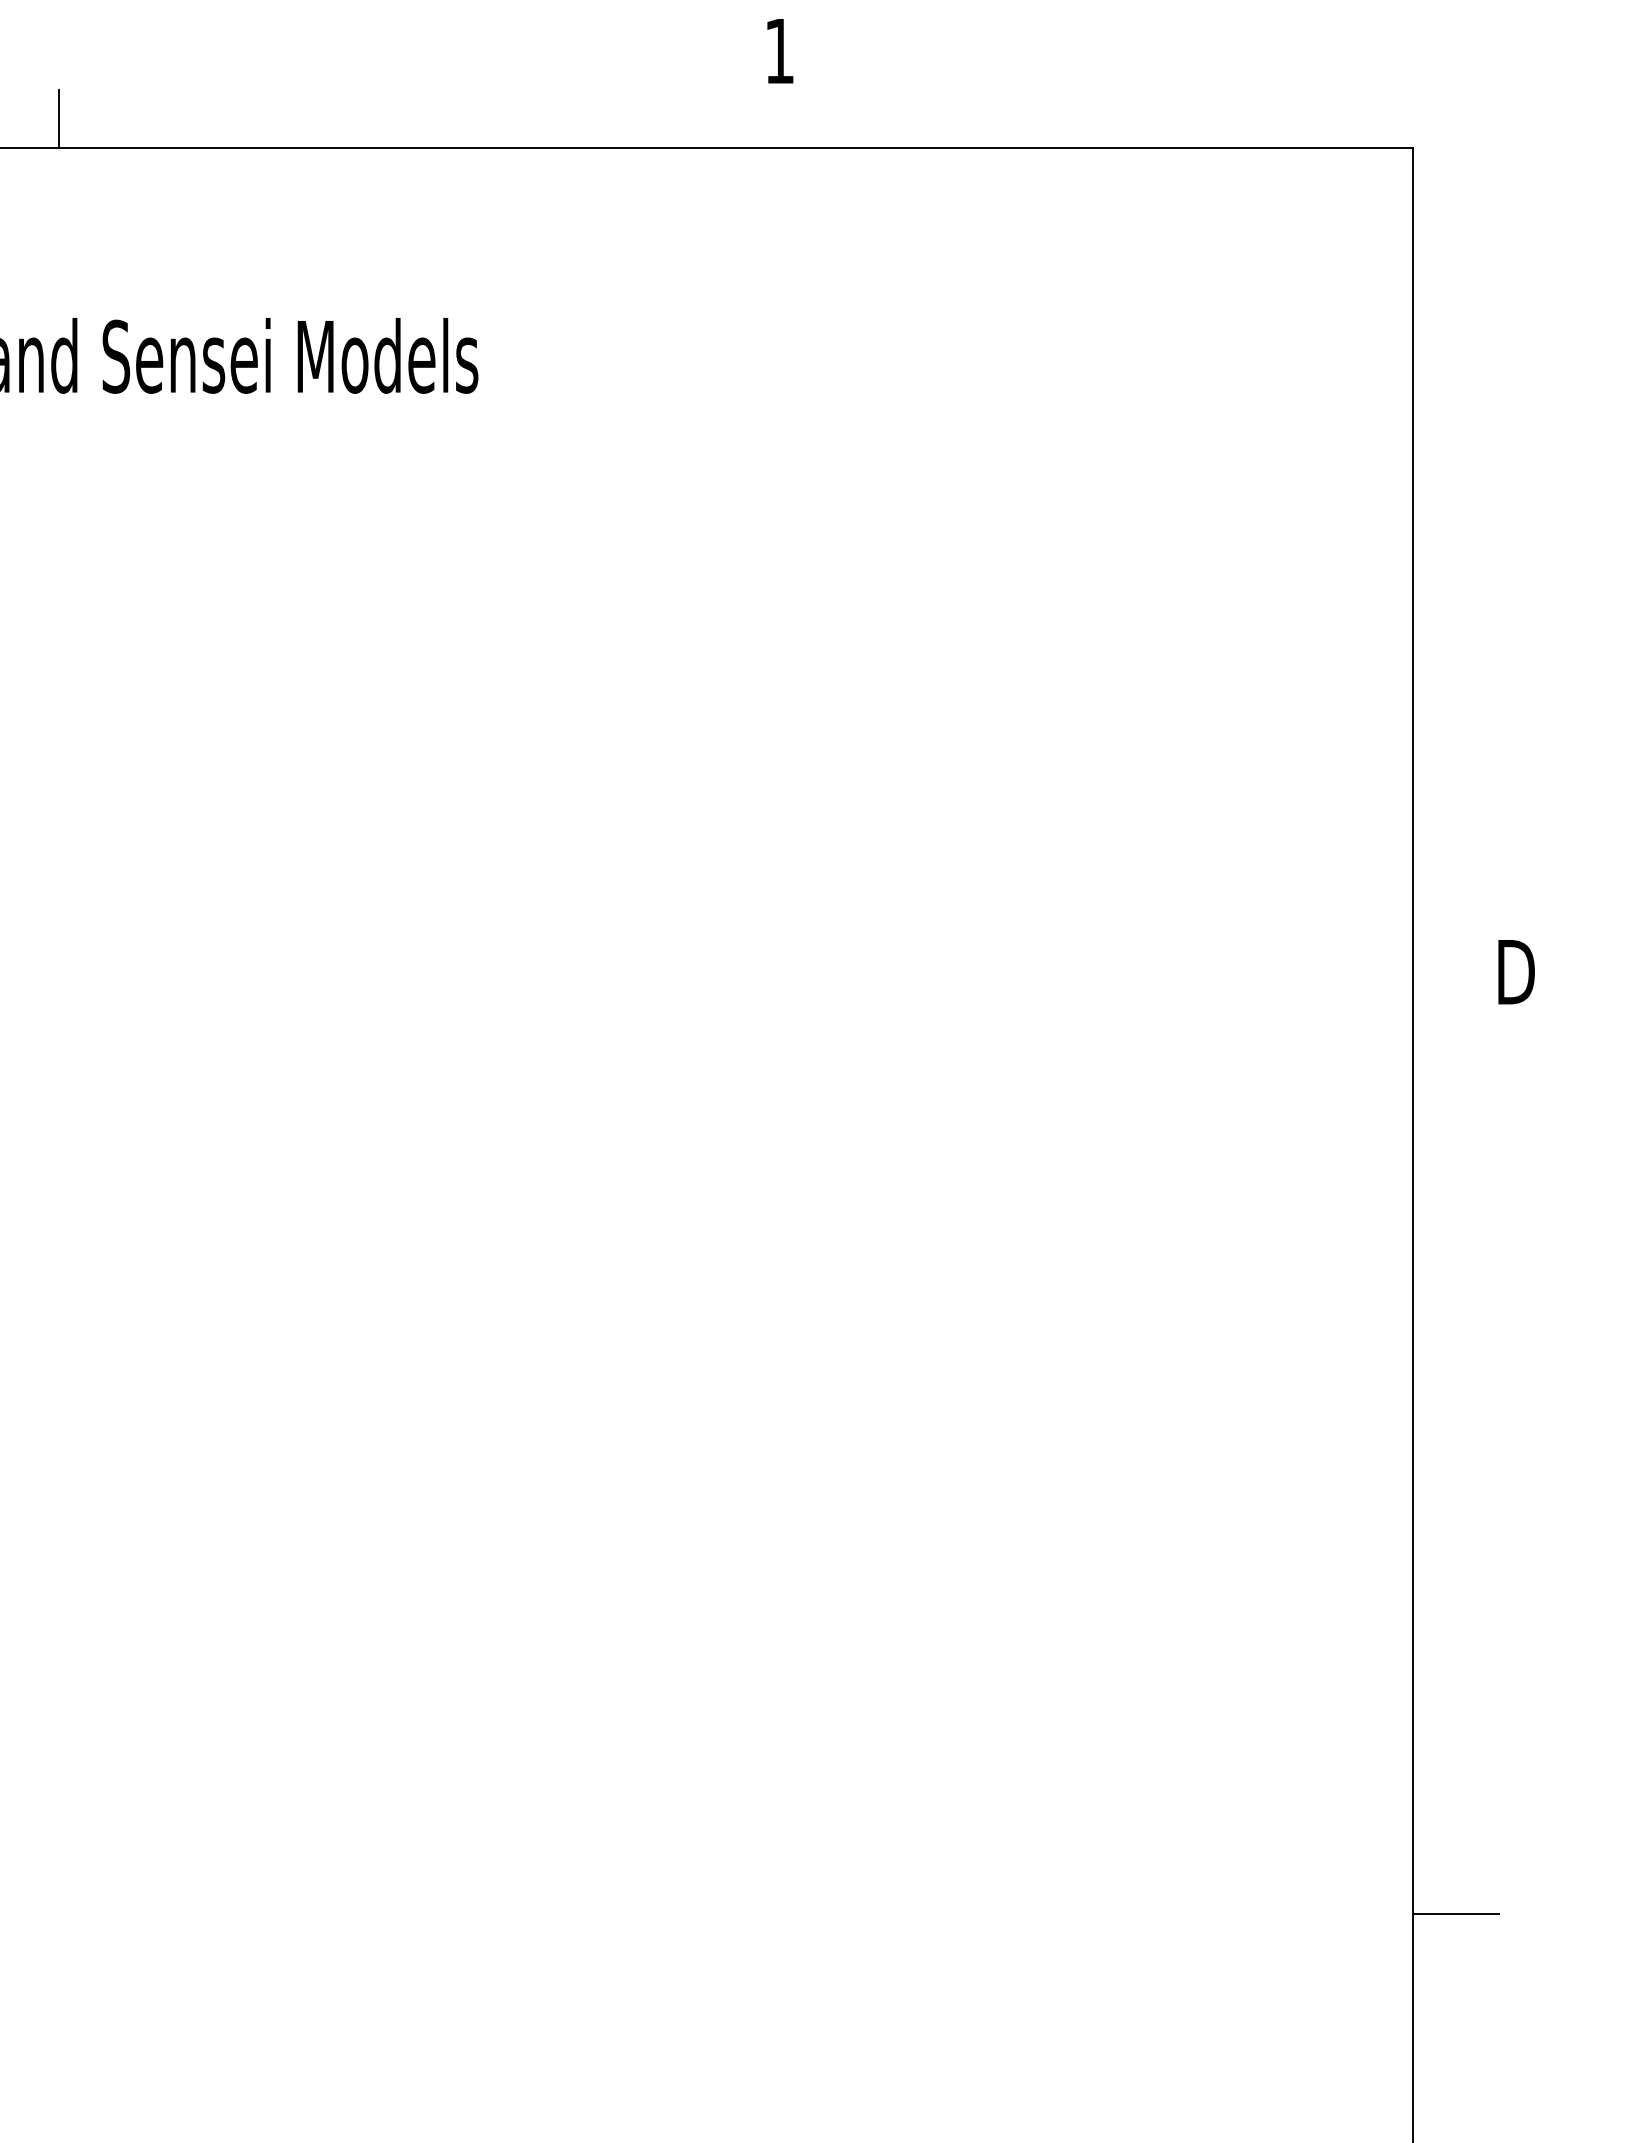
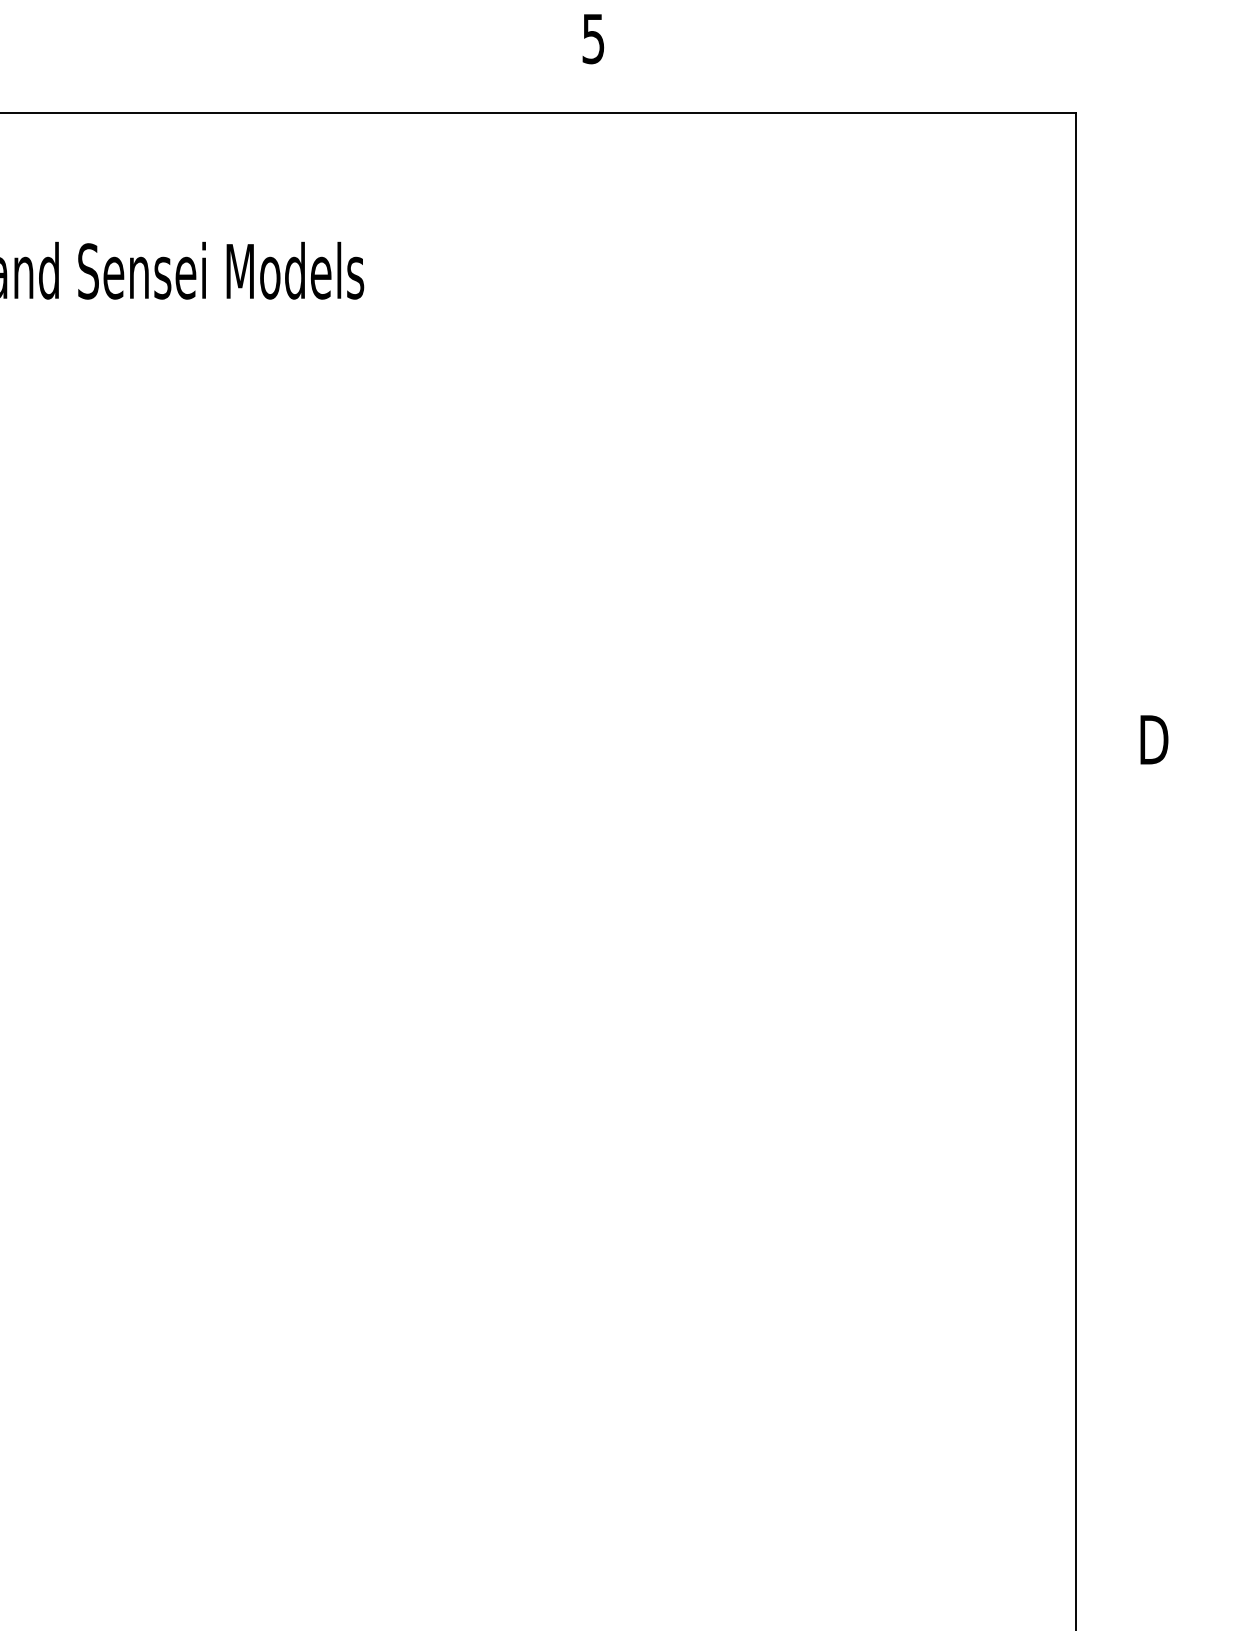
text: (779, 51) -> (593, 39), 1 -> 5
line: (59, 119) -> (45, 90), removed
line: (1456, 1913) -> (1108, 1456), removed

